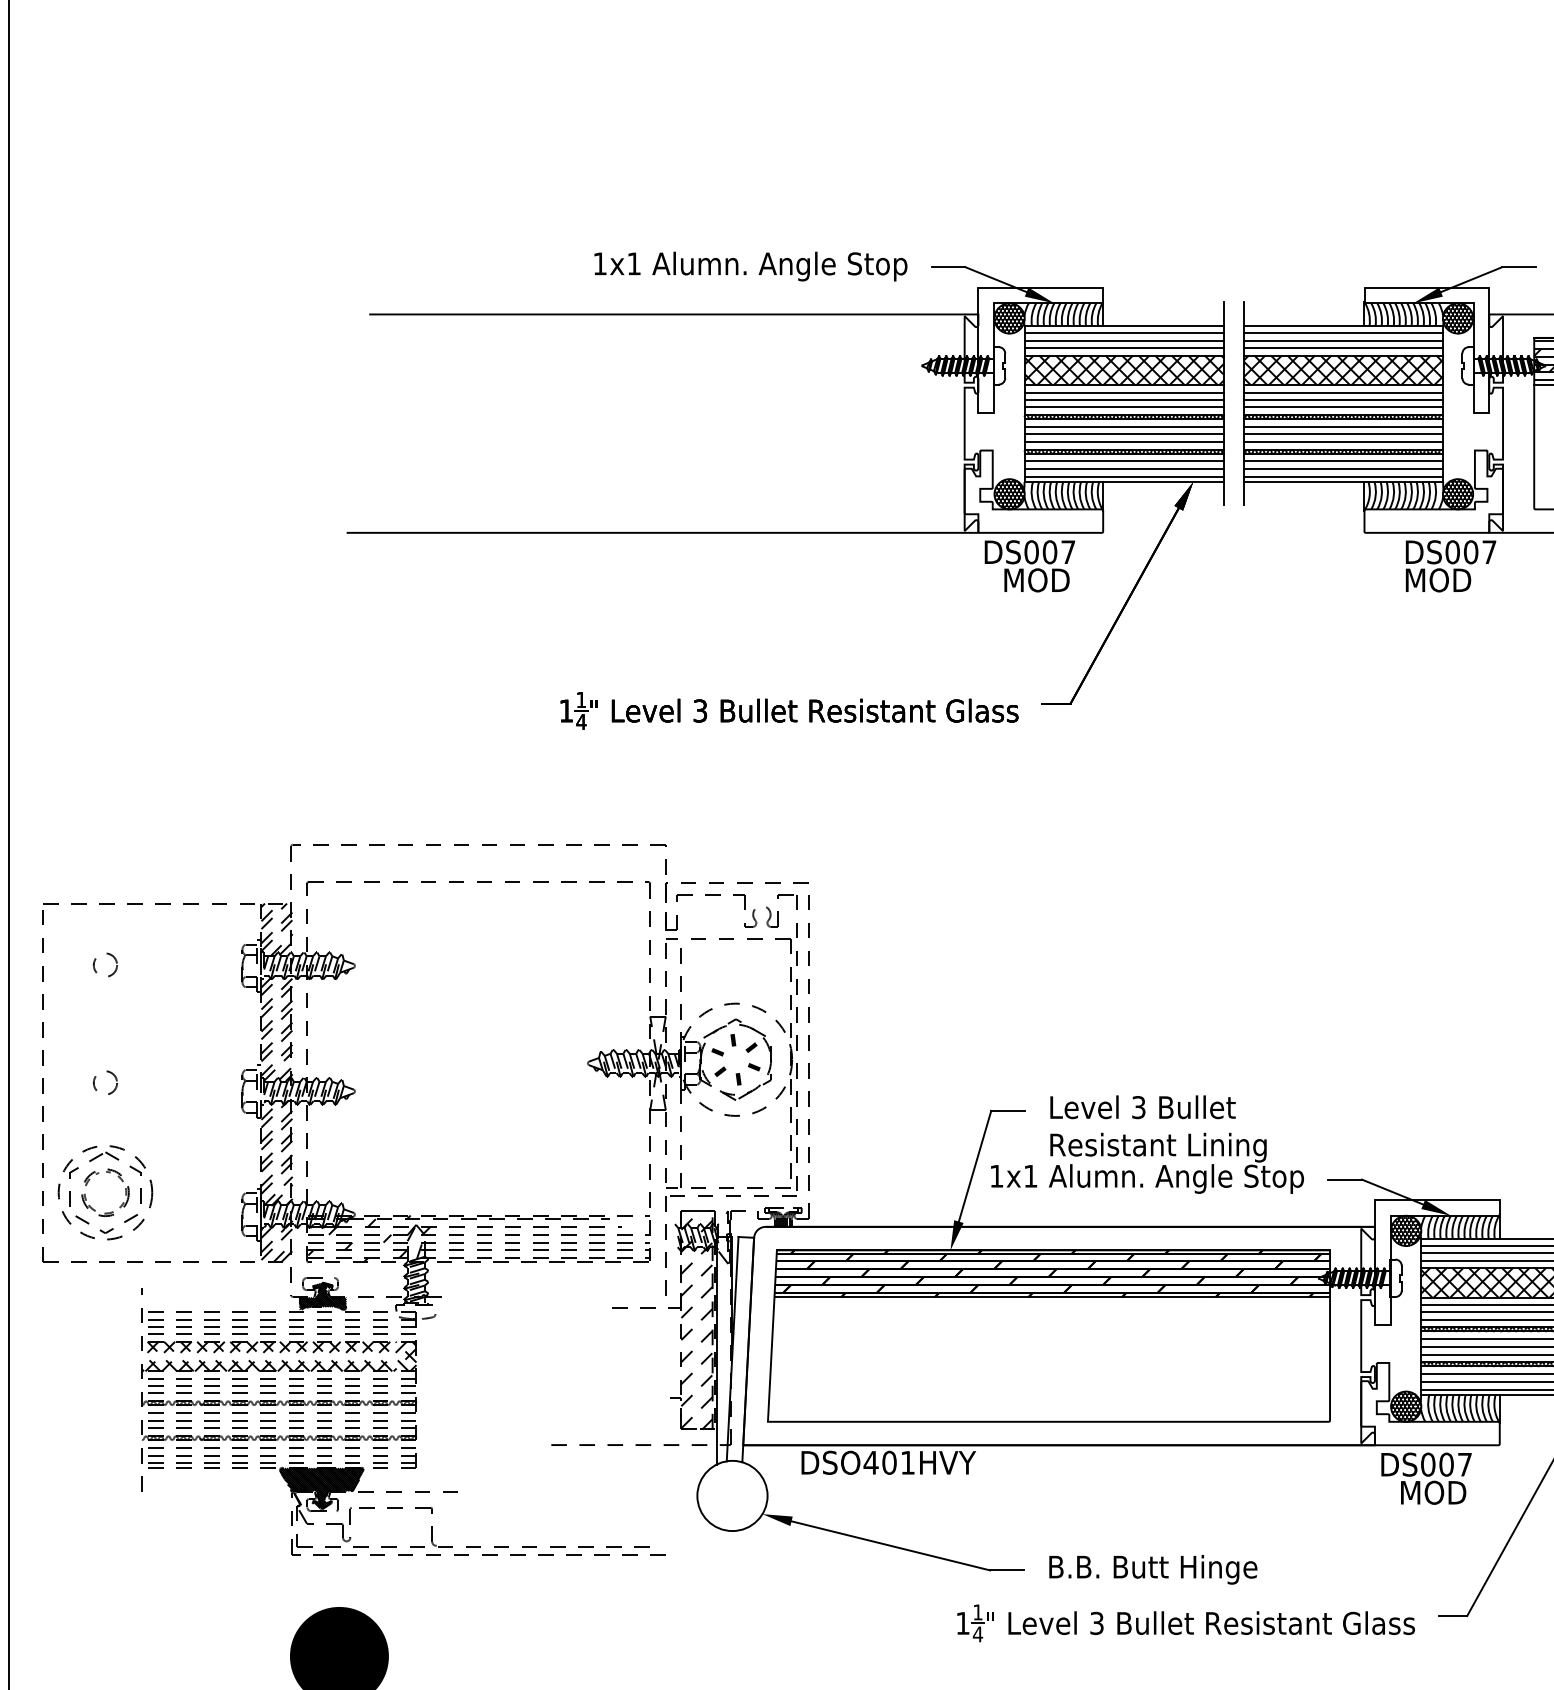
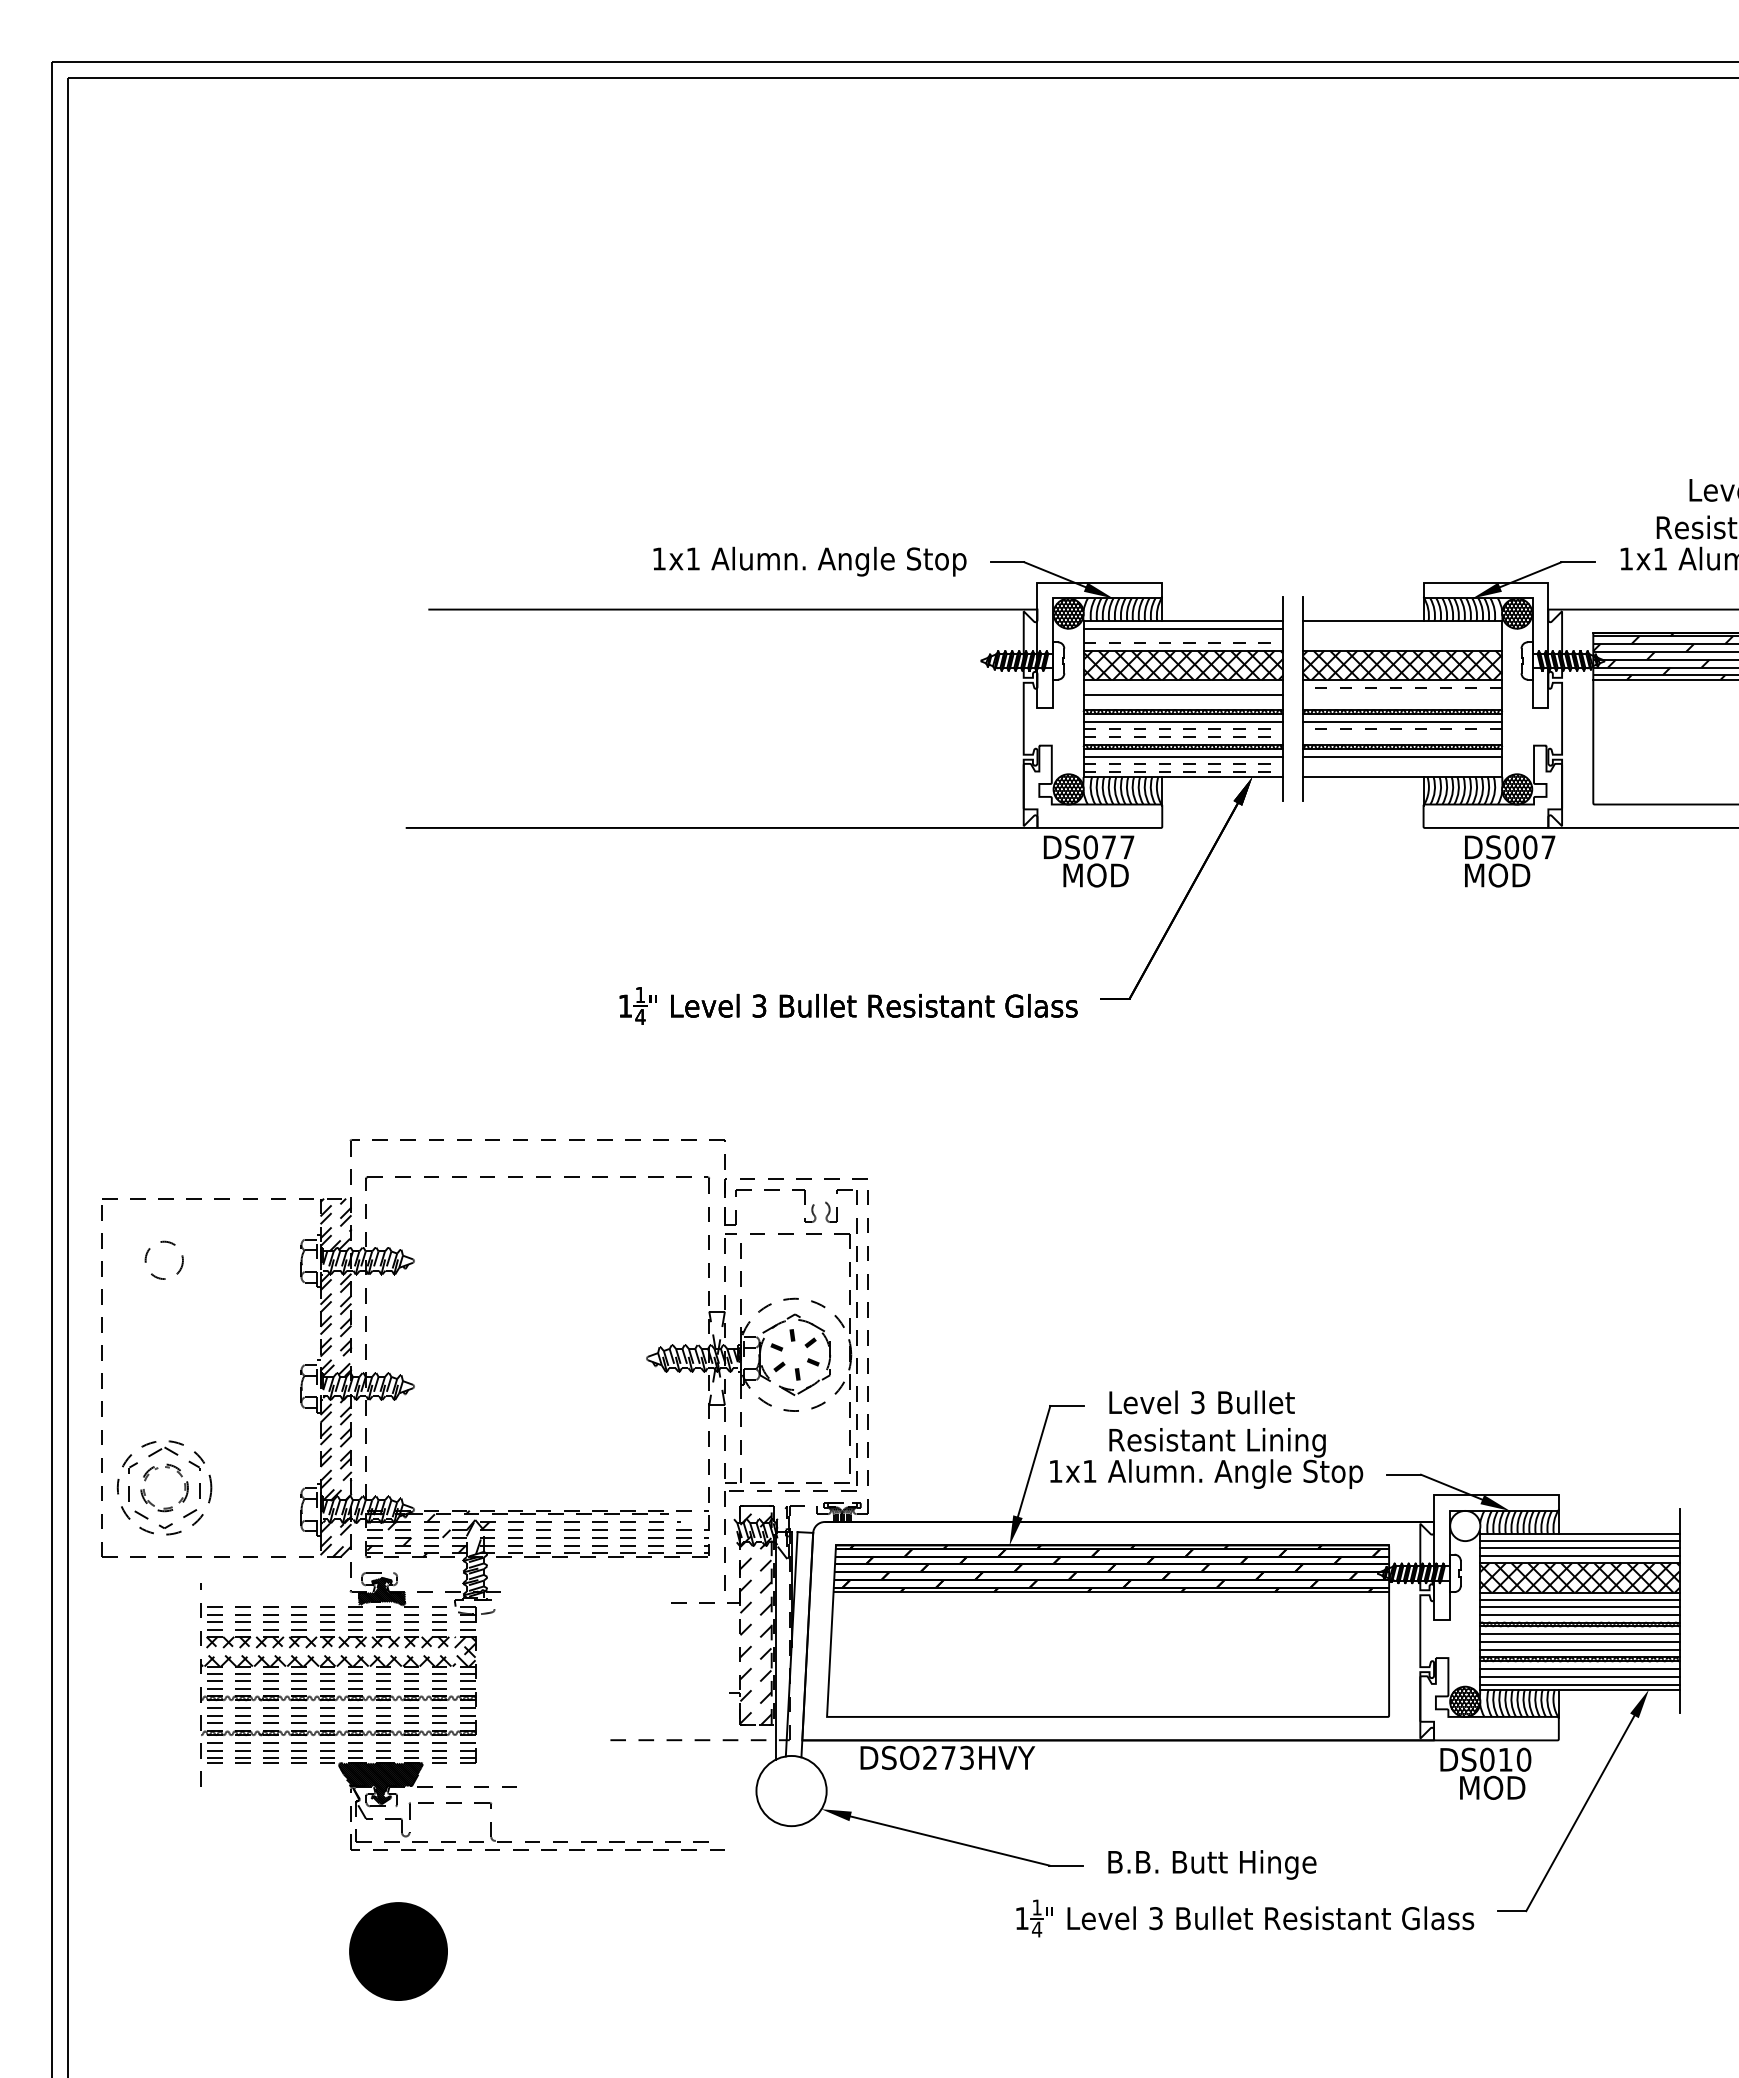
line: (1343, 333) -> (1402, 628), removed
line: (1124, 340) -> (1183, 635), removed
line: (1343, 340) -> (1402, 635), removed
line: (1124, 348) -> (1183, 643), solid -> dashed
line: (1343, 348) -> (1402, 643), removed
line: (1124, 392) -> (1183, 687), removed
line: (1343, 392) -> (1402, 687), solid -> dashed
line: (1343, 400) -> (1402, 695), removed
line: (1124, 407) -> (1183, 702), removed
line: (1343, 407) -> (1402, 702), removed
line: (1124, 434) -> (1183, 729), solid -> dashed
line: (1343, 434) -> (1402, 729), solid -> dashed
line: (1124, 442) -> (1183, 737), solid -> dashed
line: (1343, 442) -> (1402, 737), removed
line: (1124, 469) -> (1183, 764), solid -> dashed
line: (1343, 469) -> (1402, 764), removed
line: (1124, 477) -> (1183, 772), solid -> dashed
line: (1343, 477) -> (1402, 772), removed
text: (1050, 552) -> (1109, 847), DS007 -> DS077
circle: (105, 964) -> (164, 1259), size x1.6
circle: (105, 1082) -> (164, 1377), removed
hatch: (1406, 1230) -> (1465, 1525), removed
text: (888, 1462) -> (947, 1757), DSO401HVY -> DSO273HVY
text: (1455, 1464) -> (1514, 1759), DS007 -> DS010

